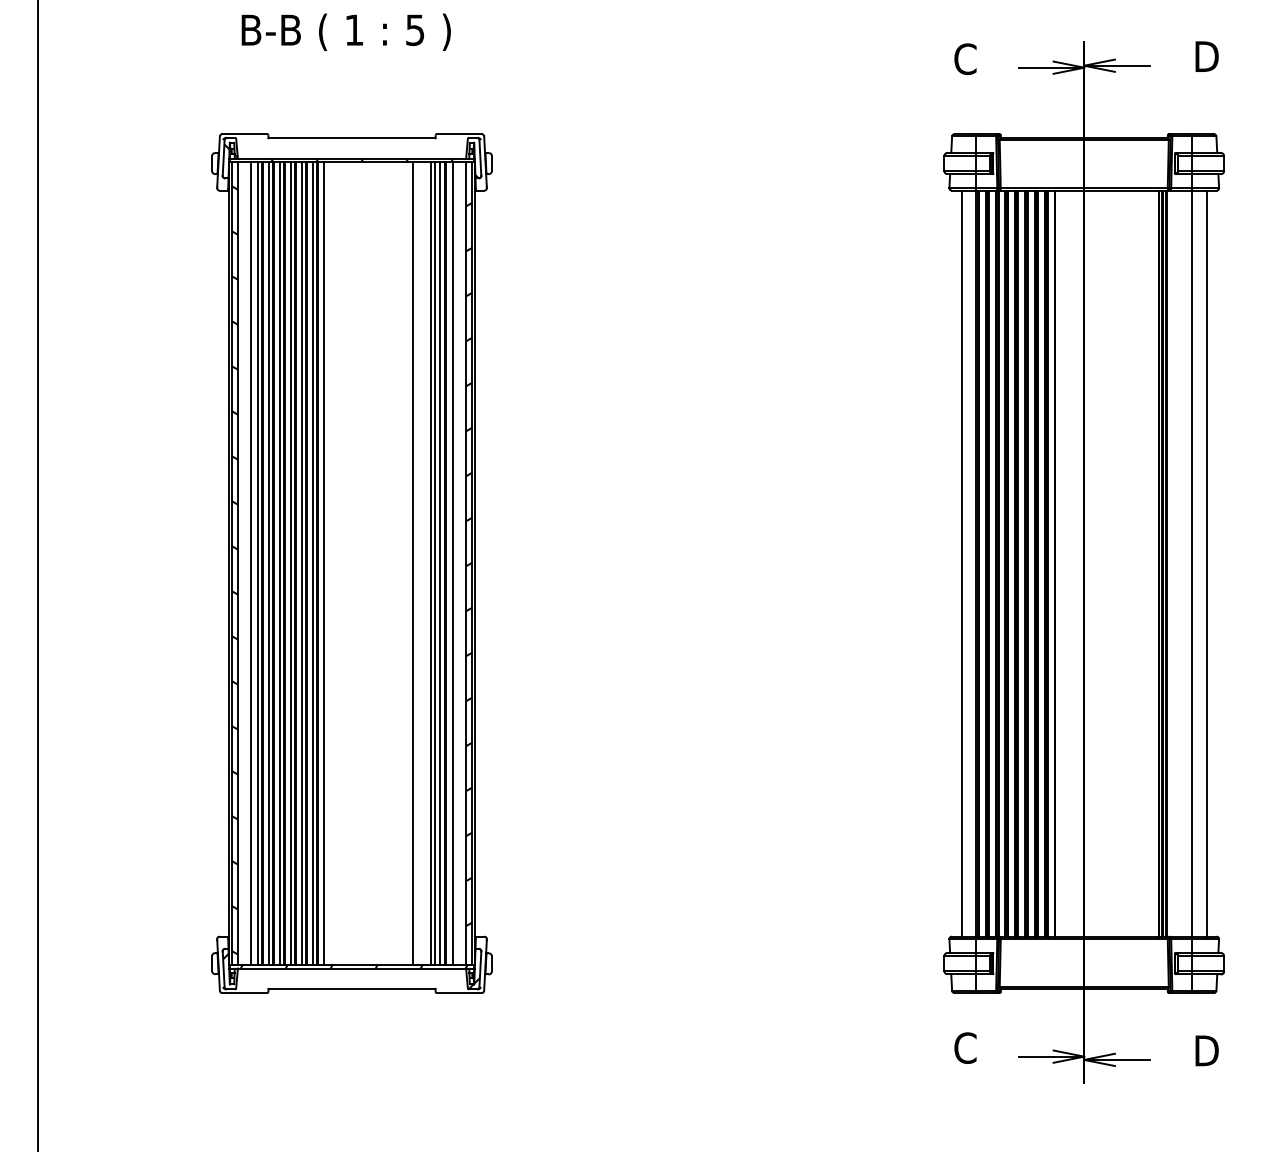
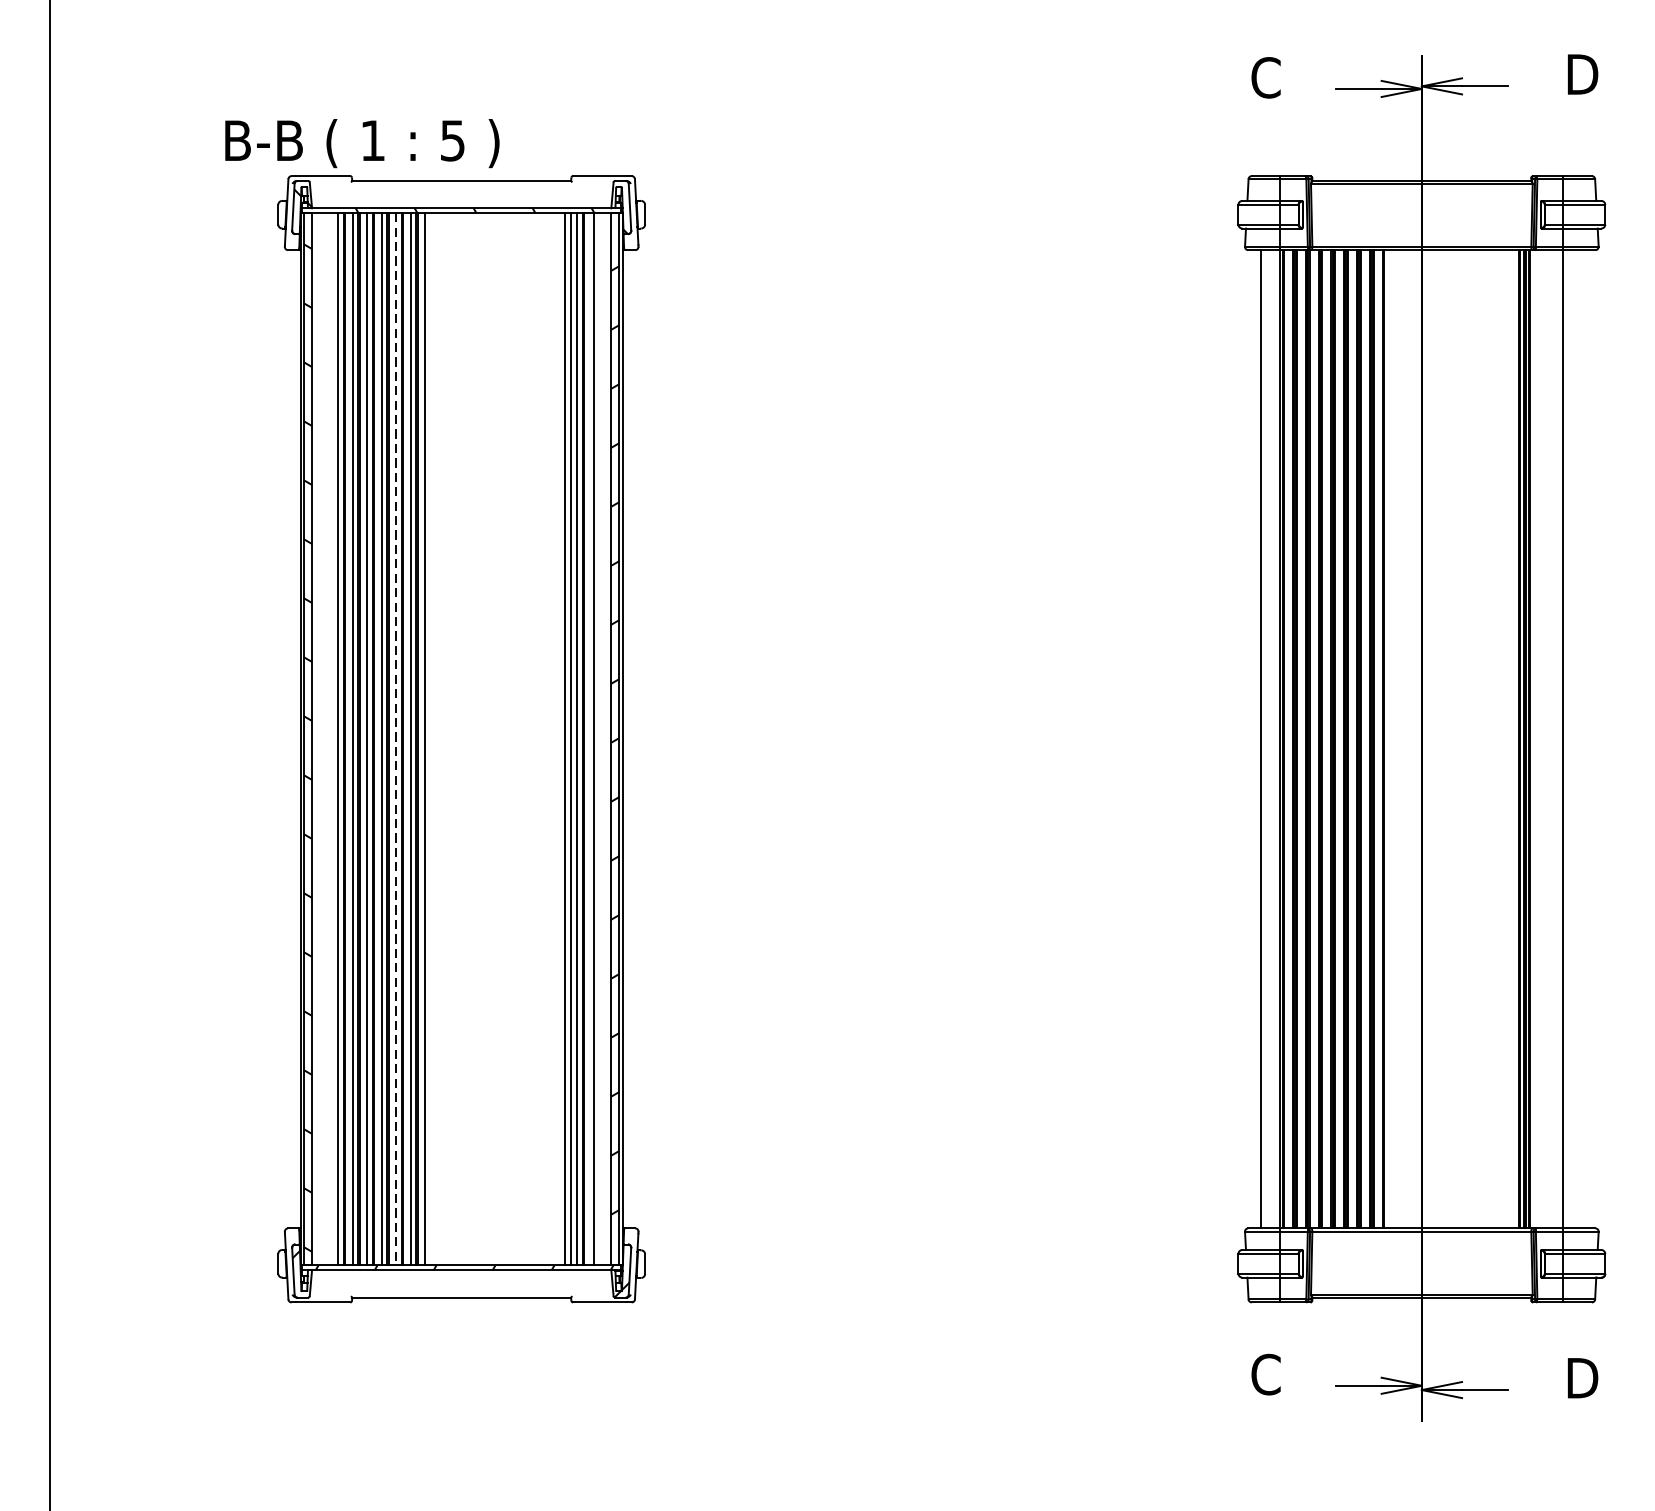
text: (345, 31) -> (361, 142), moved
line: (250, 563) -> (328, 739), removed
line: (412, 563) -> (540, 739), removed
line: (1206, 563) -> (1582, 739), removed
line: (301, 564) -> (395, 740), solid -> dashed

